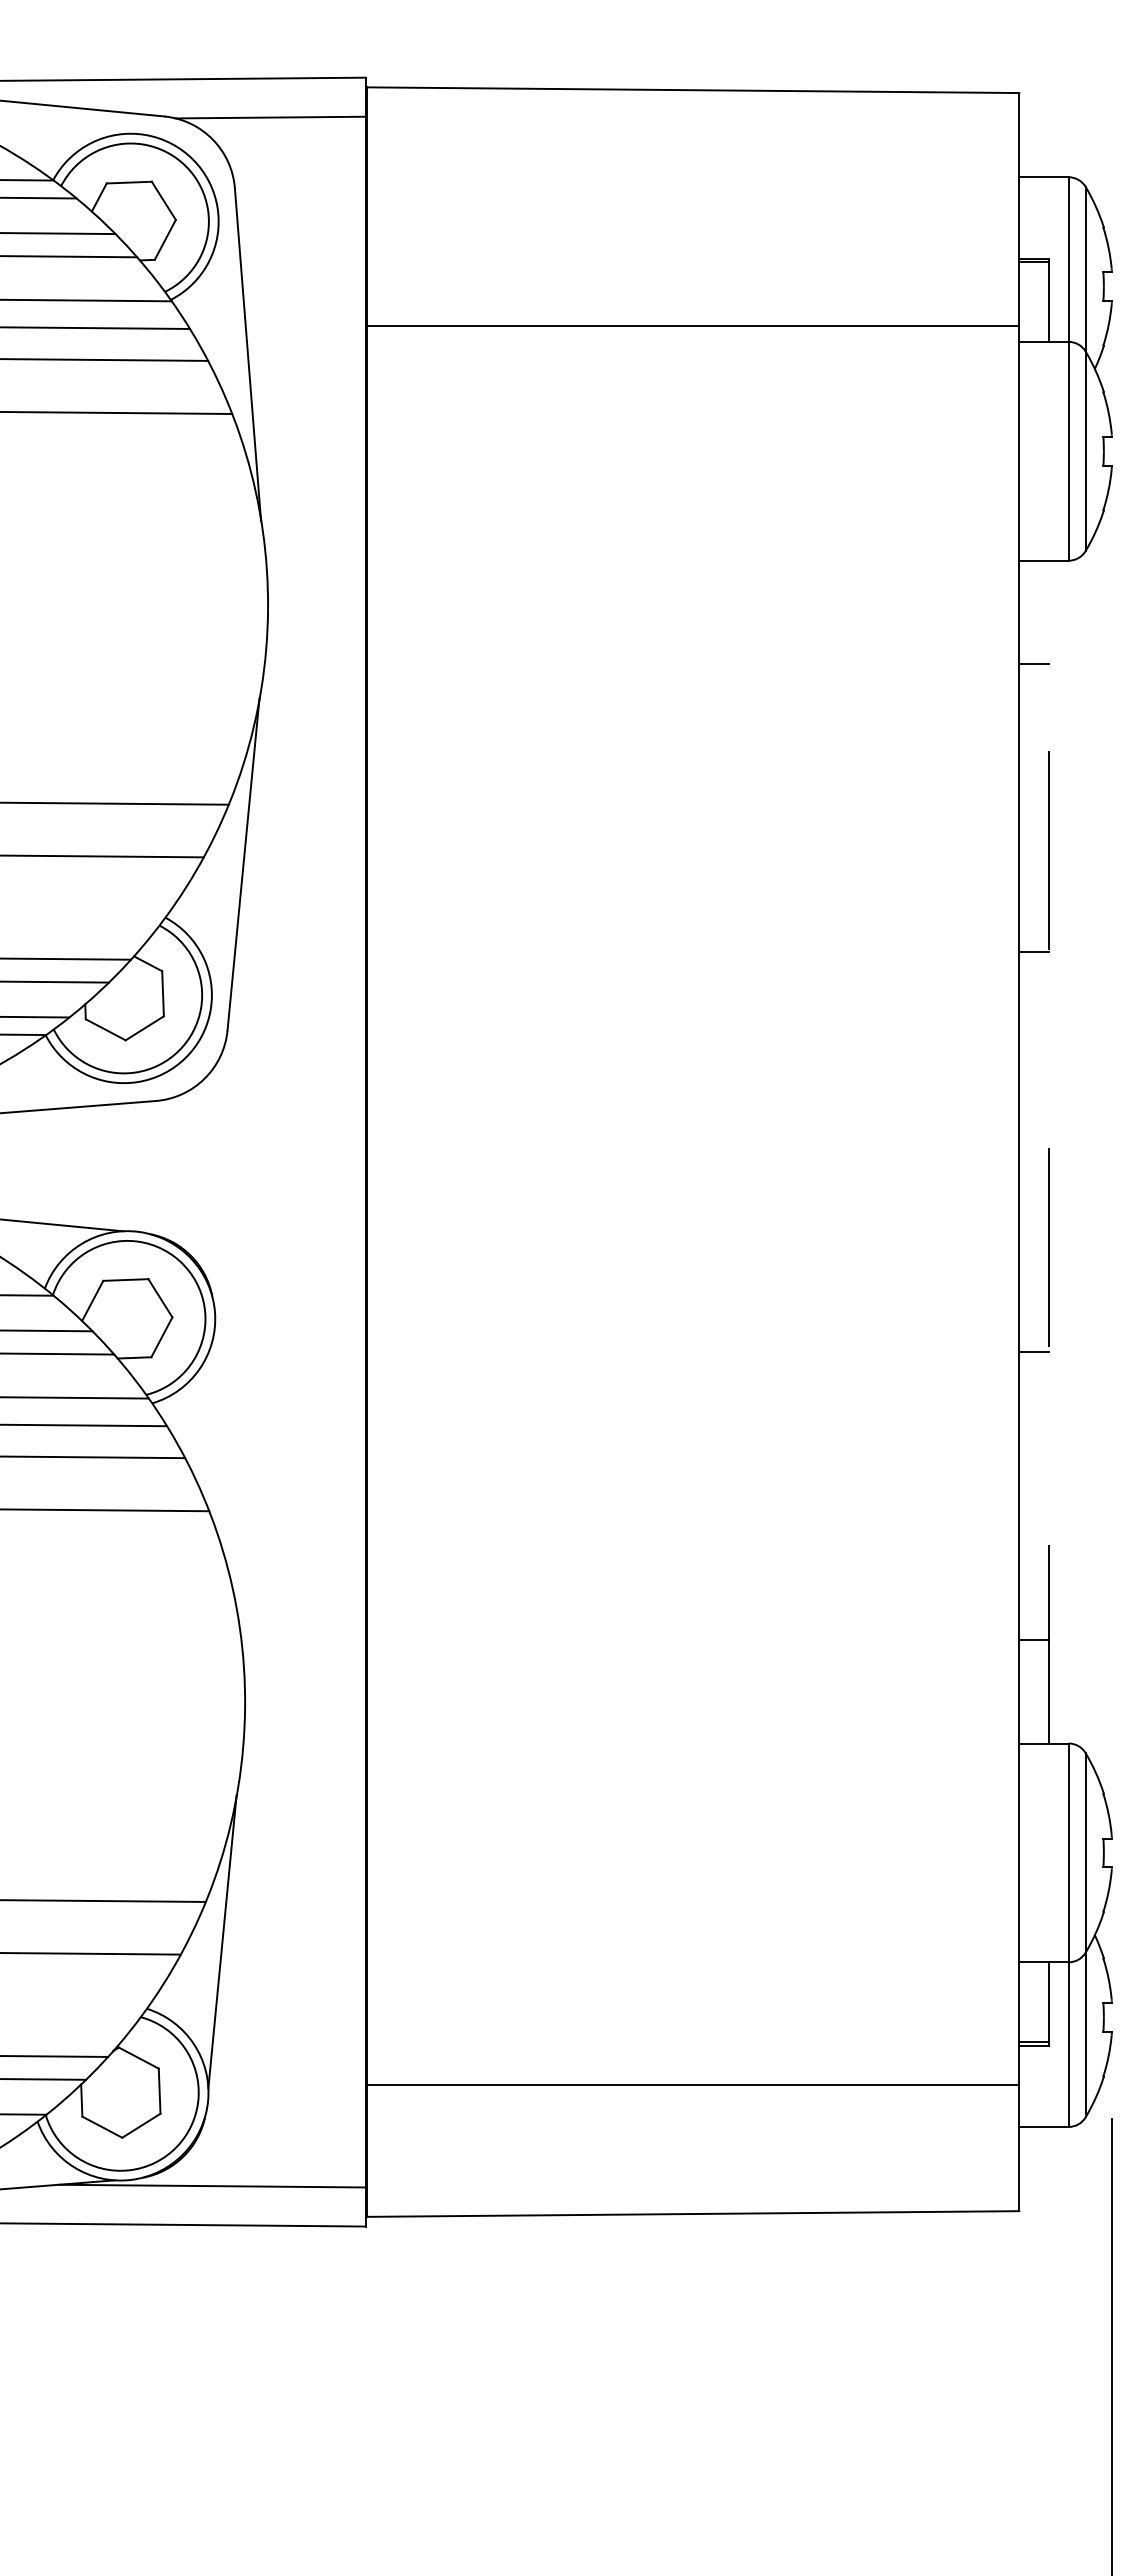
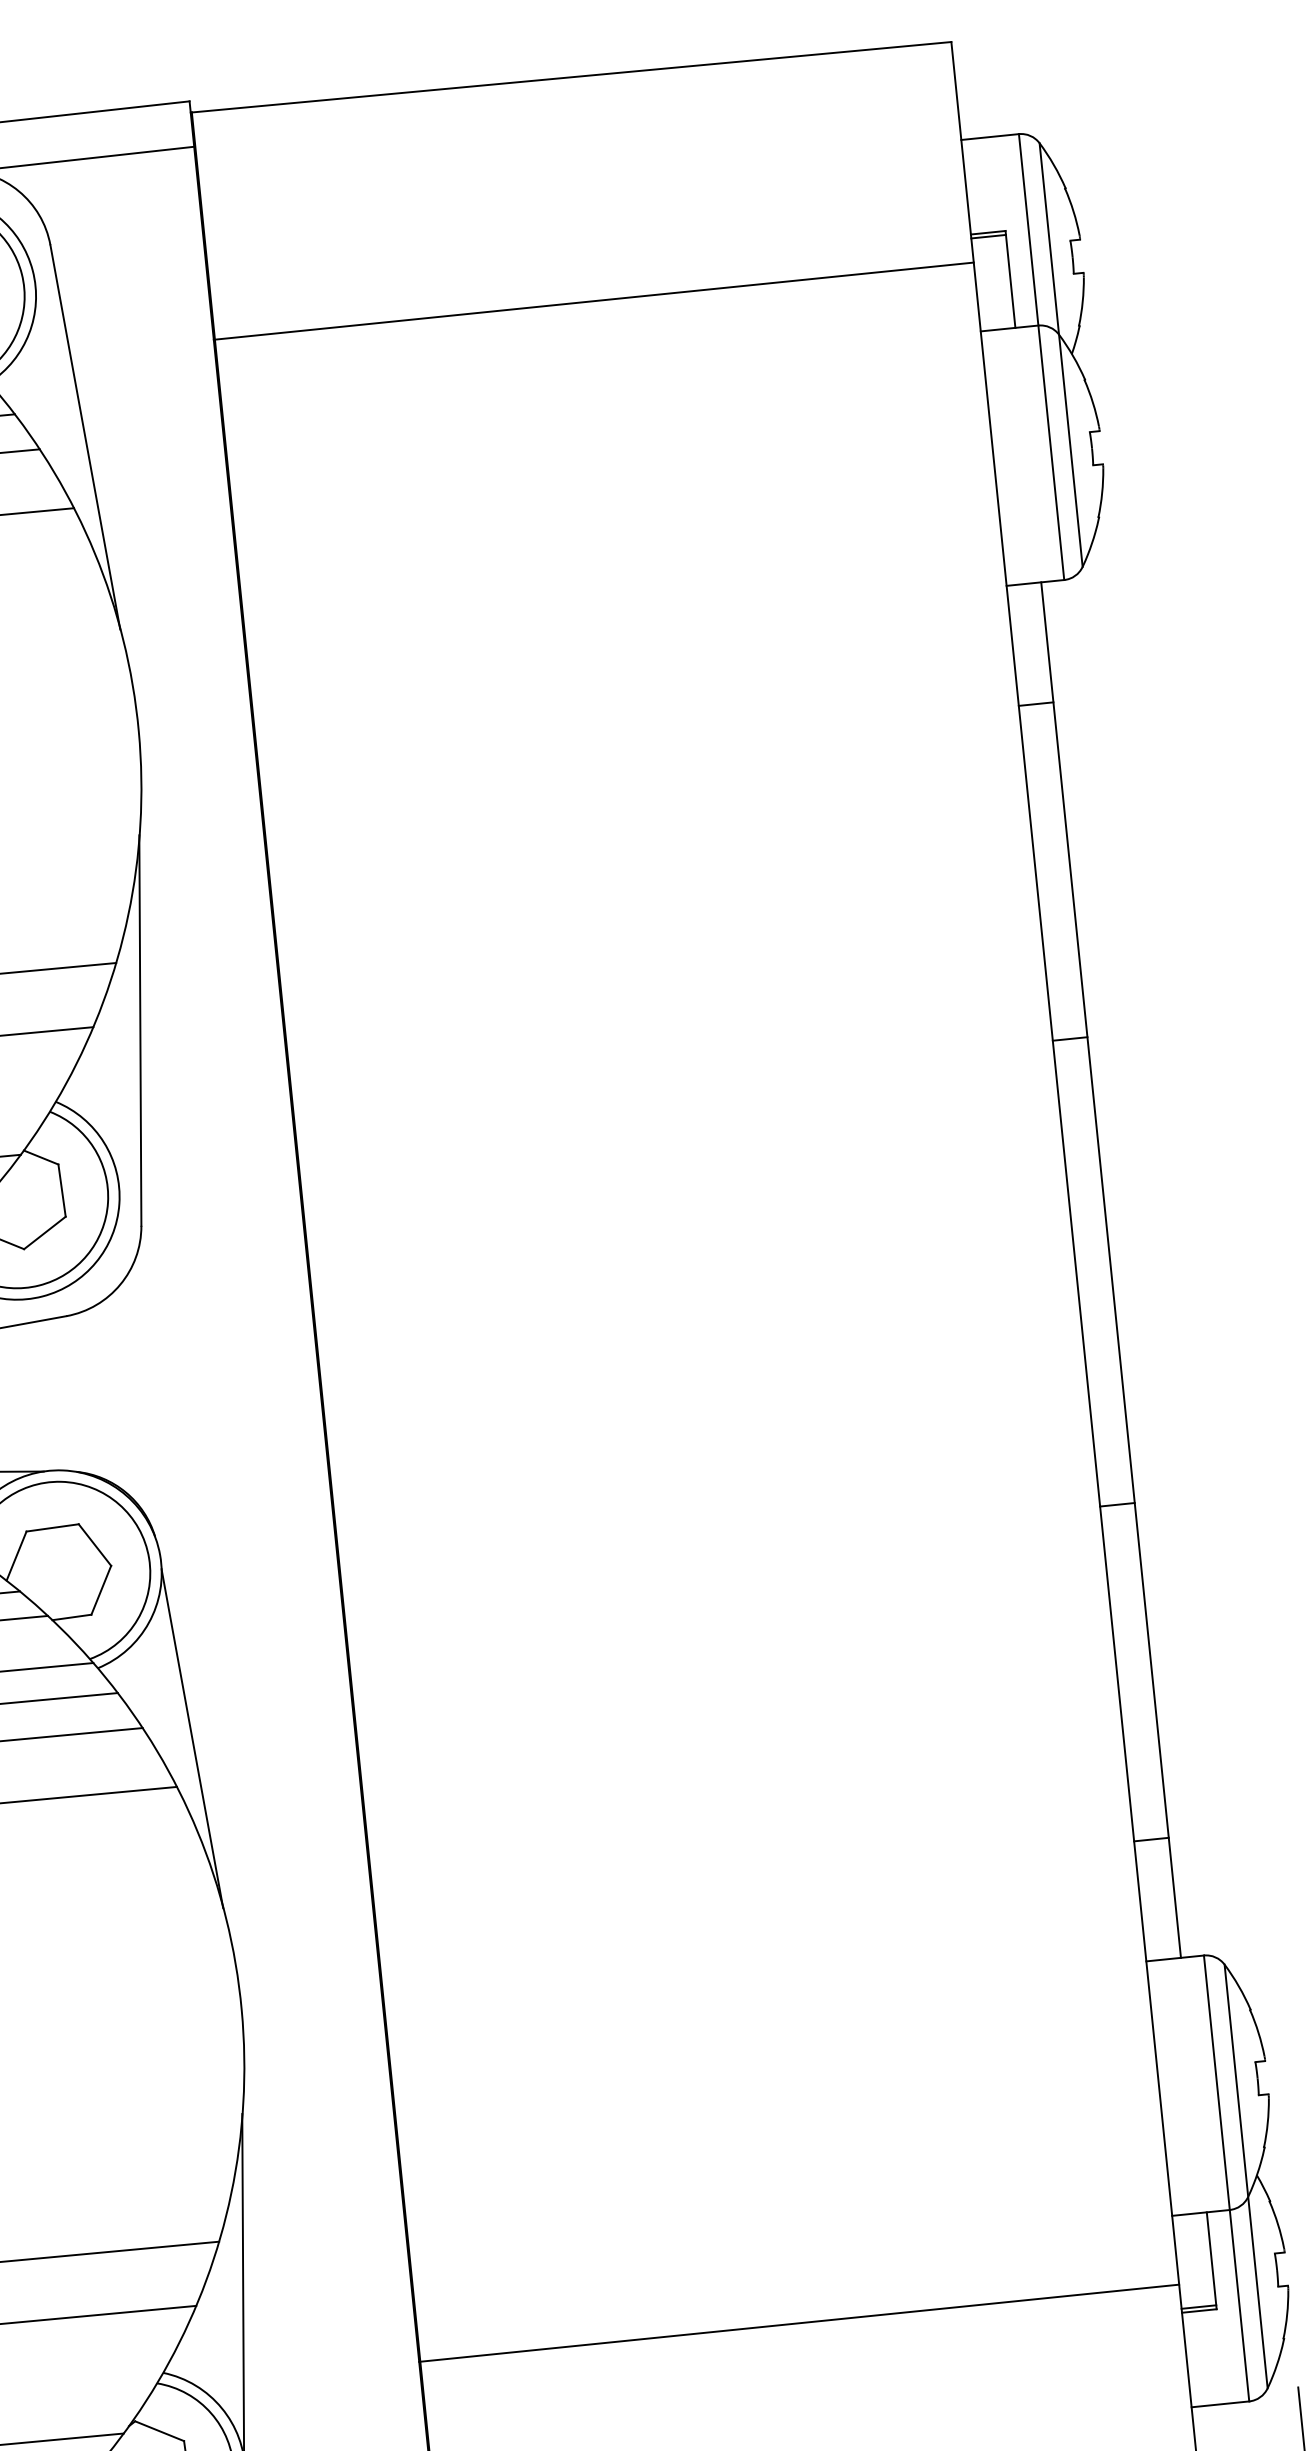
line: (692, 325) -> (593, 300), moved
line: (1049, 1151) -> (1111, 1269), dashed -> solid
line: (226, 1471) -> (192, 1738), added
line: (692, 2084) -> (799, 2323), moved

